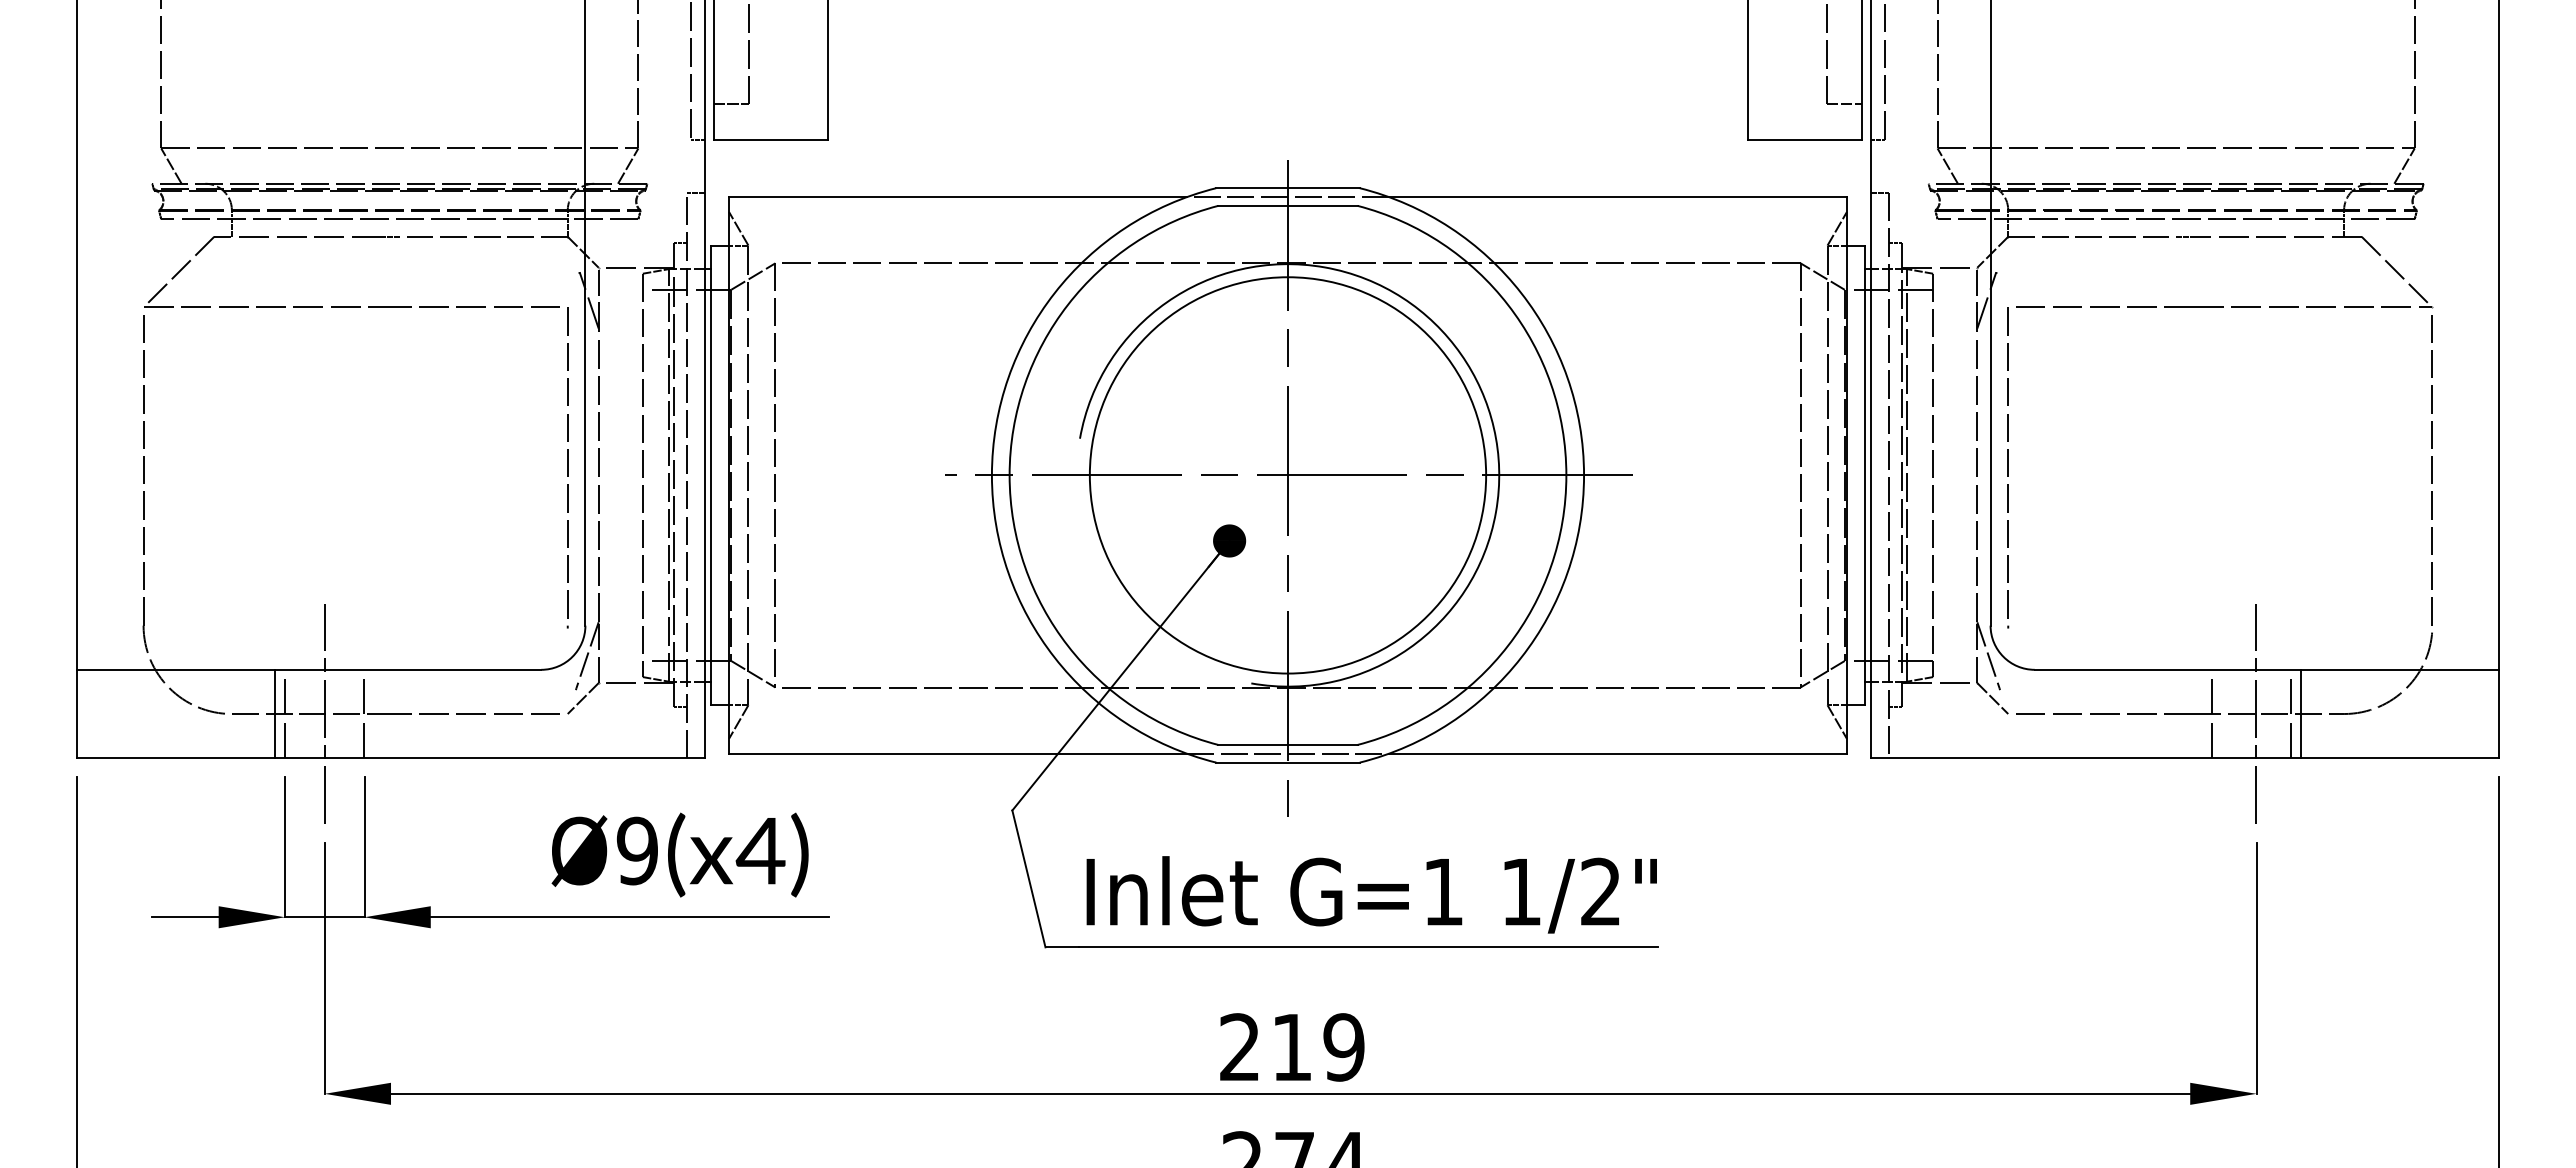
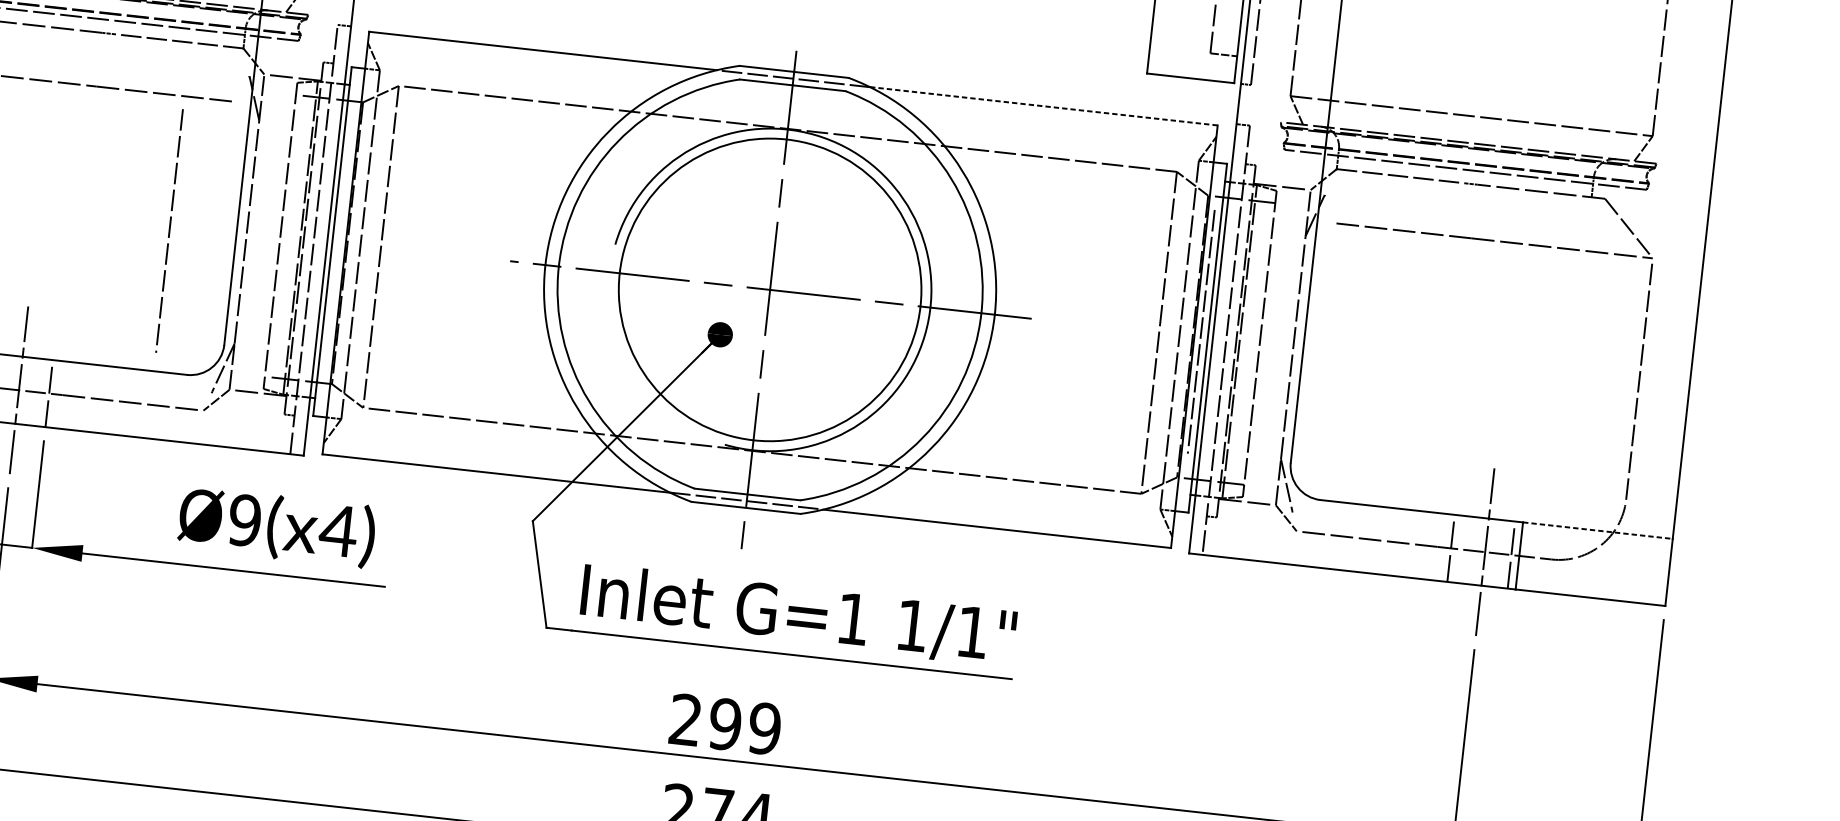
line: (1617, 197) -> (1043, 106), solid -> dashed
part: (567, 467) -> (169, 230), moved
part: (2008, 467) -> (1201, 331), moved
line: (2400, 669) -> (1598, 530), solid -> dashed
text: (1600, 891) -> (972, 631), 1/2" -> 1/1"
text: (1291, 1047) -> (724, 724), 219 -> 299

